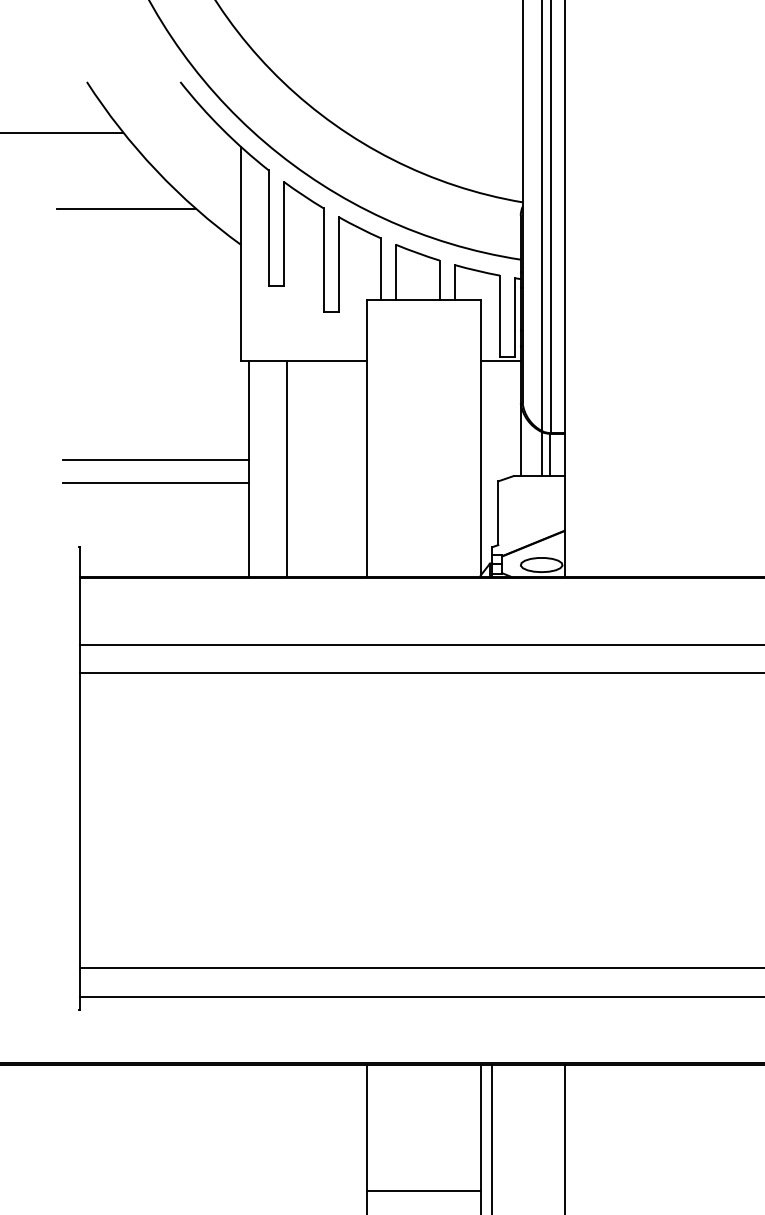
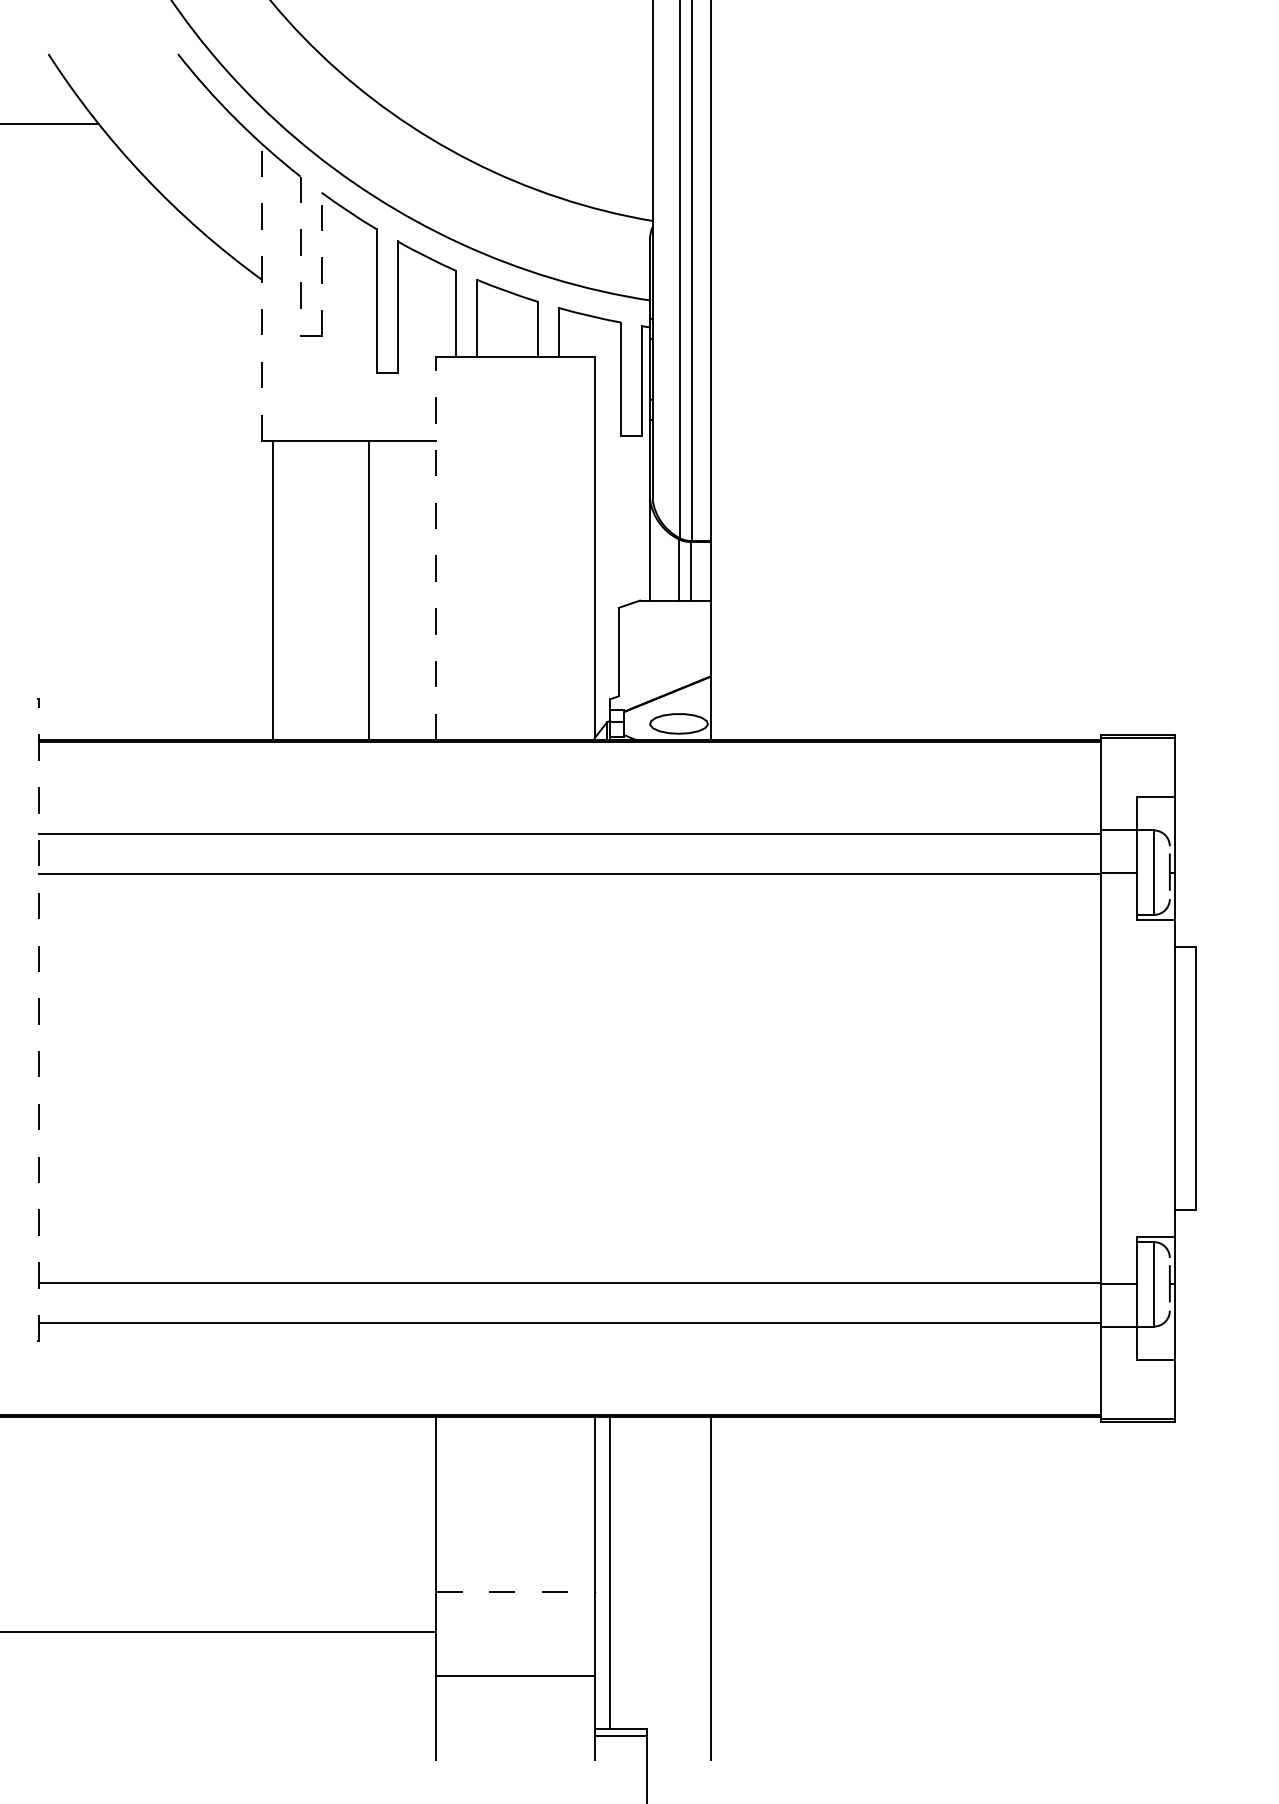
line: (125, 208) -> (102, 229), removed
line: (268, 227) -> (300, 256), solid -> dashed
line: (283, 233) -> (321, 264), solid -> dashed
line: (241, 253) -> (262, 292), solid -> dashed
line: (500, 360) -> (621, 440), removed
line: (366, 438) -> (436, 548), solid -> dashed
line: (155, 460) -> (143, 578), removed
line: (286, 468) -> (369, 590), moved
line: (155, 482) -> (143, 609), removed
line: (80, 778) -> (39, 1019), solid -> dashed
line: (423, 1190) -> (515, 1591), solid -> dashed

